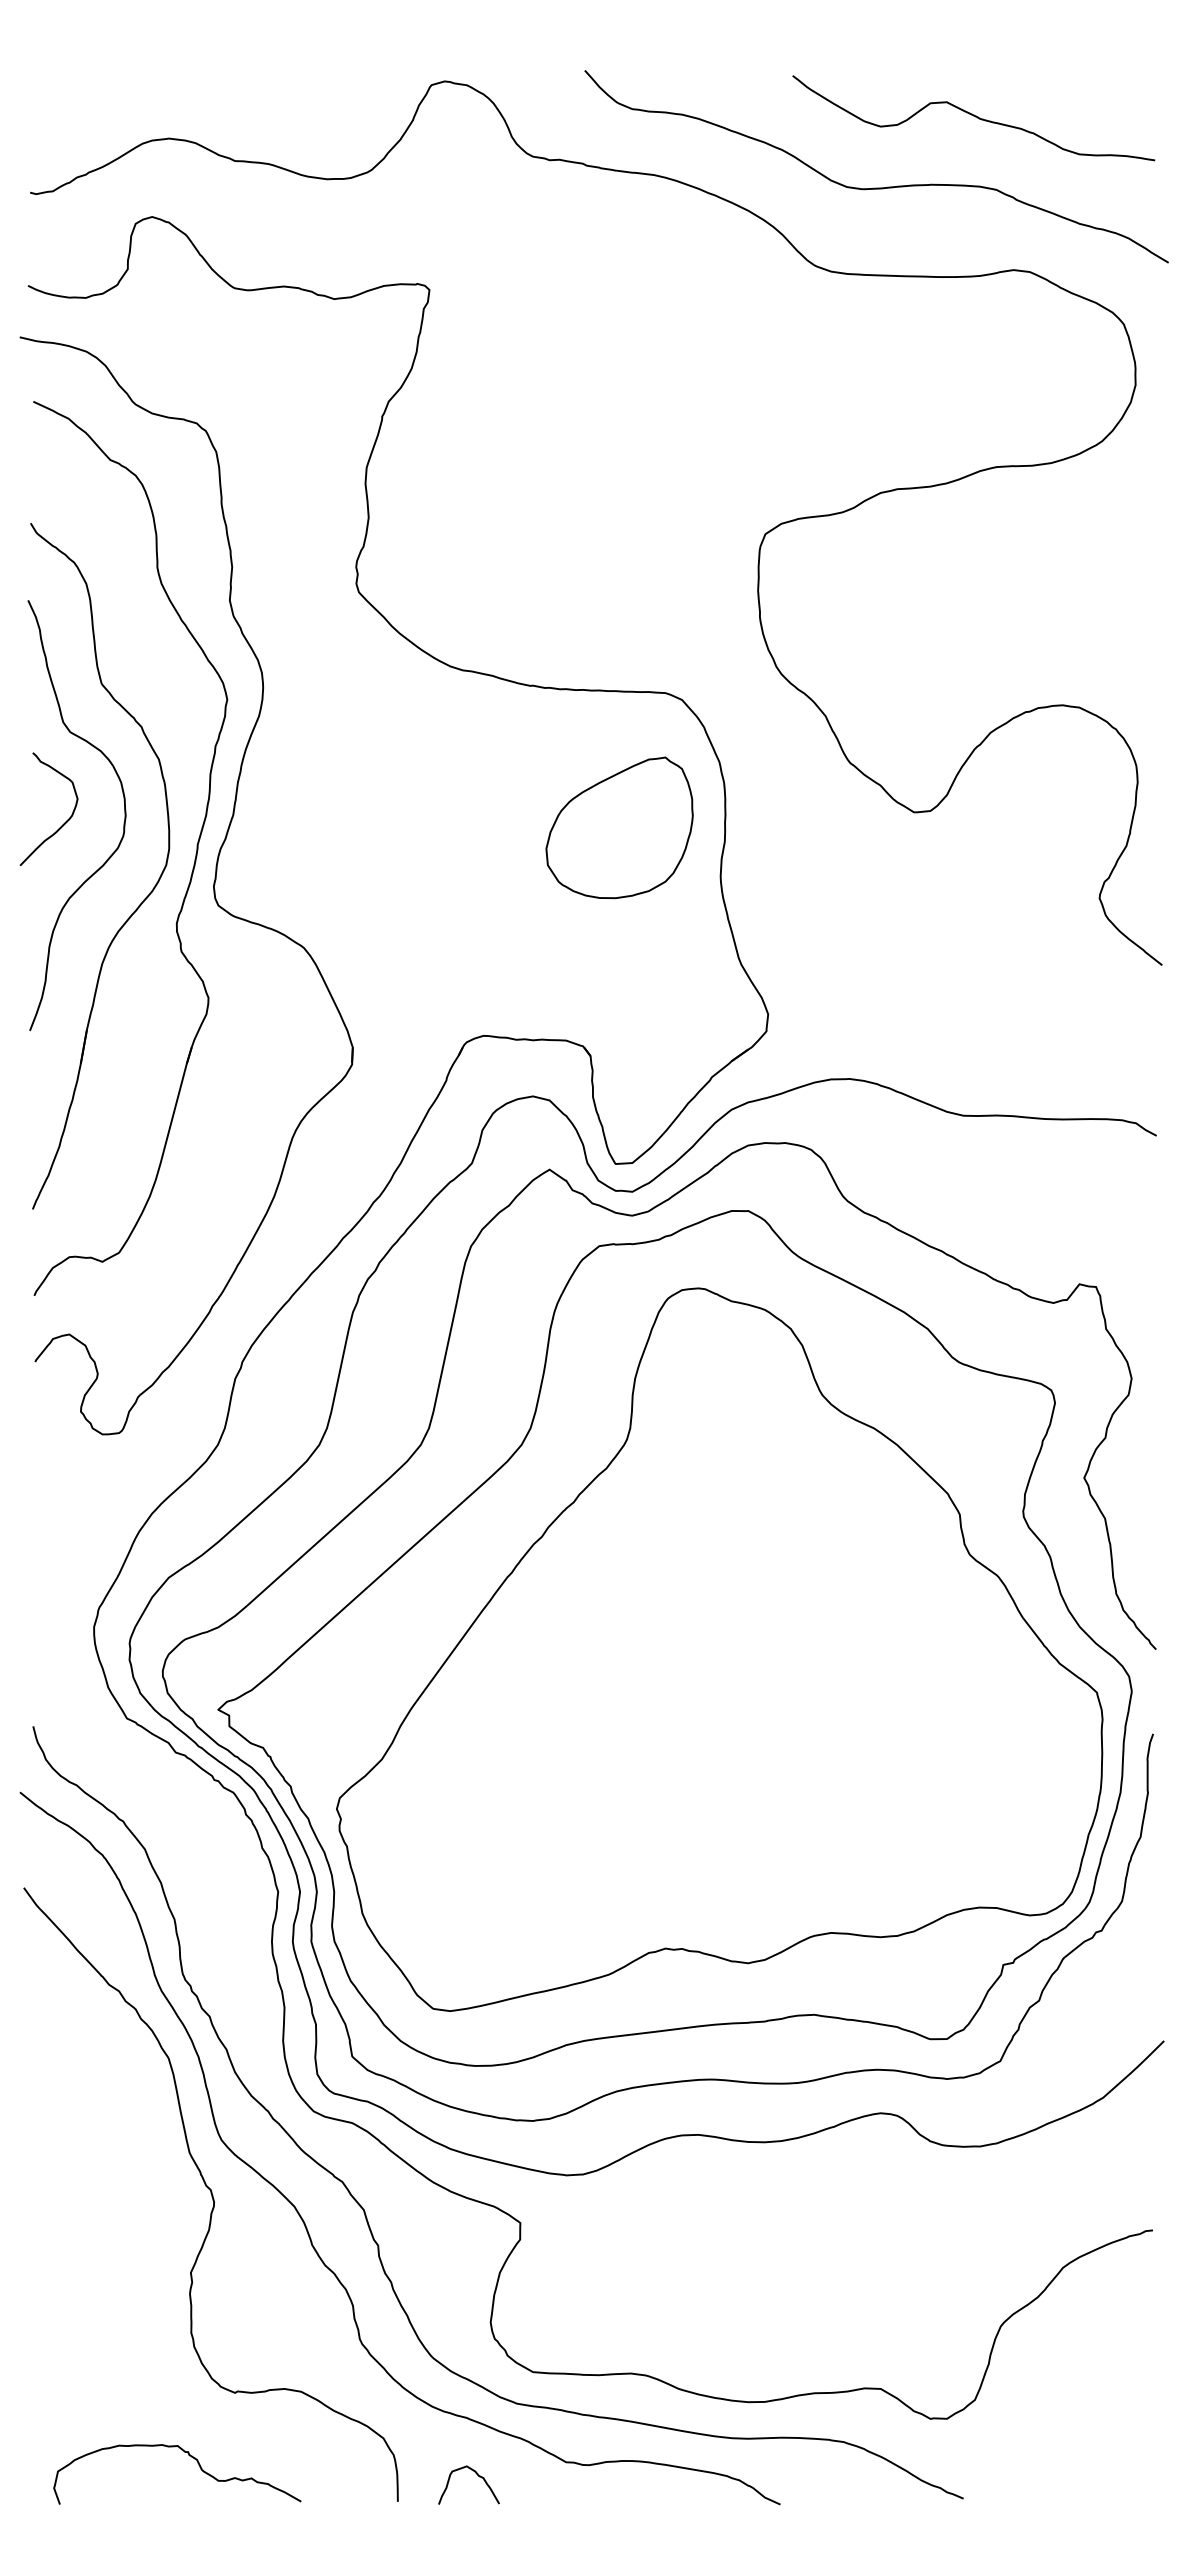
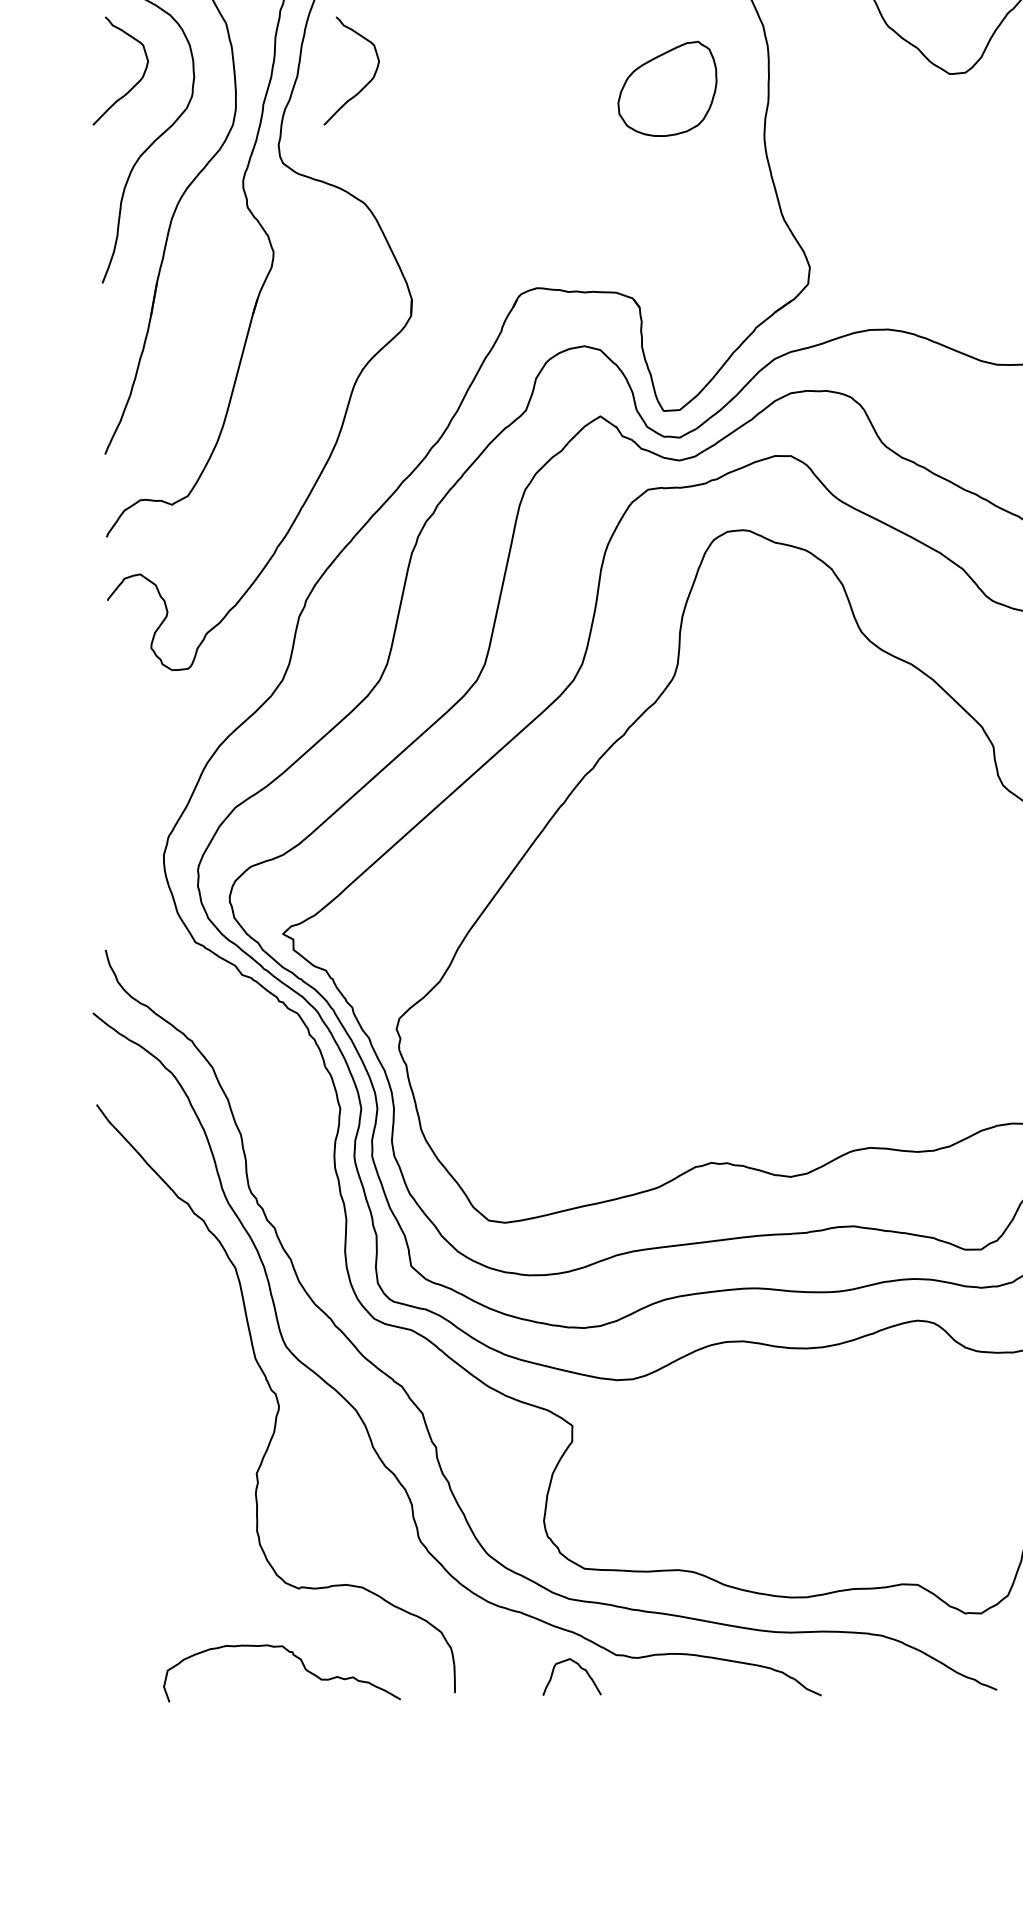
curve: (304, 823) -> (365, 84), added
part: (619, 827) -> (667, 88), size x0.7
curve: (189, 2456) -> (293, 1656), moved
curve: (477, 2475) -> (580, 1667), moved

